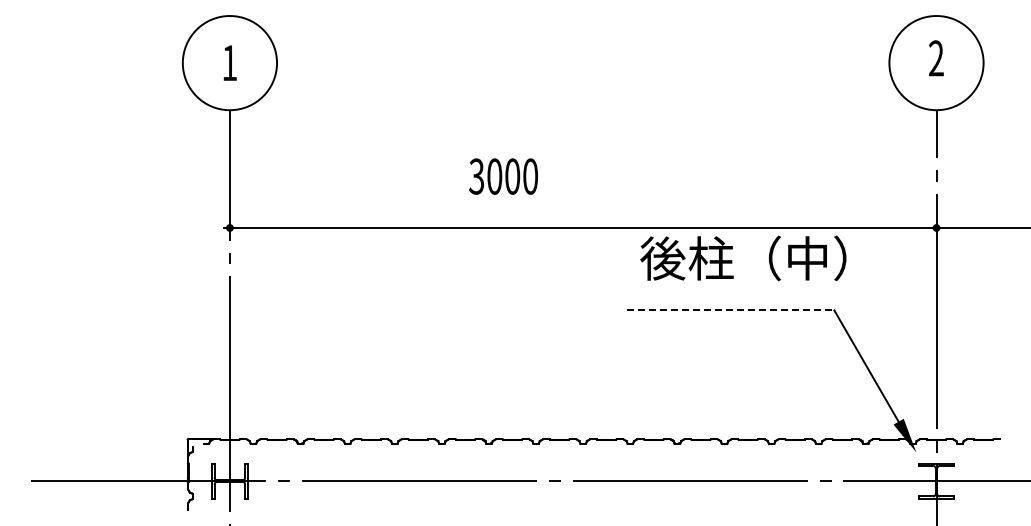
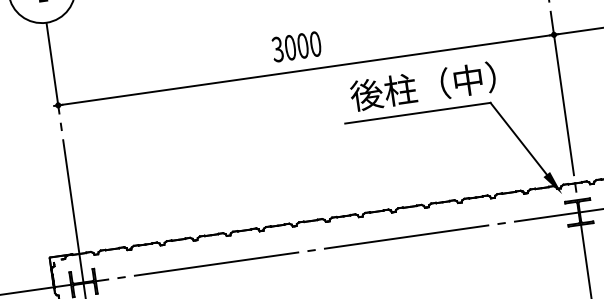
text: (503, 176) -> (296, 46), moved
text: (743, 258) -> (423, 86), moved
line: (730, 310) -> (417, 113), dashed -> solid

